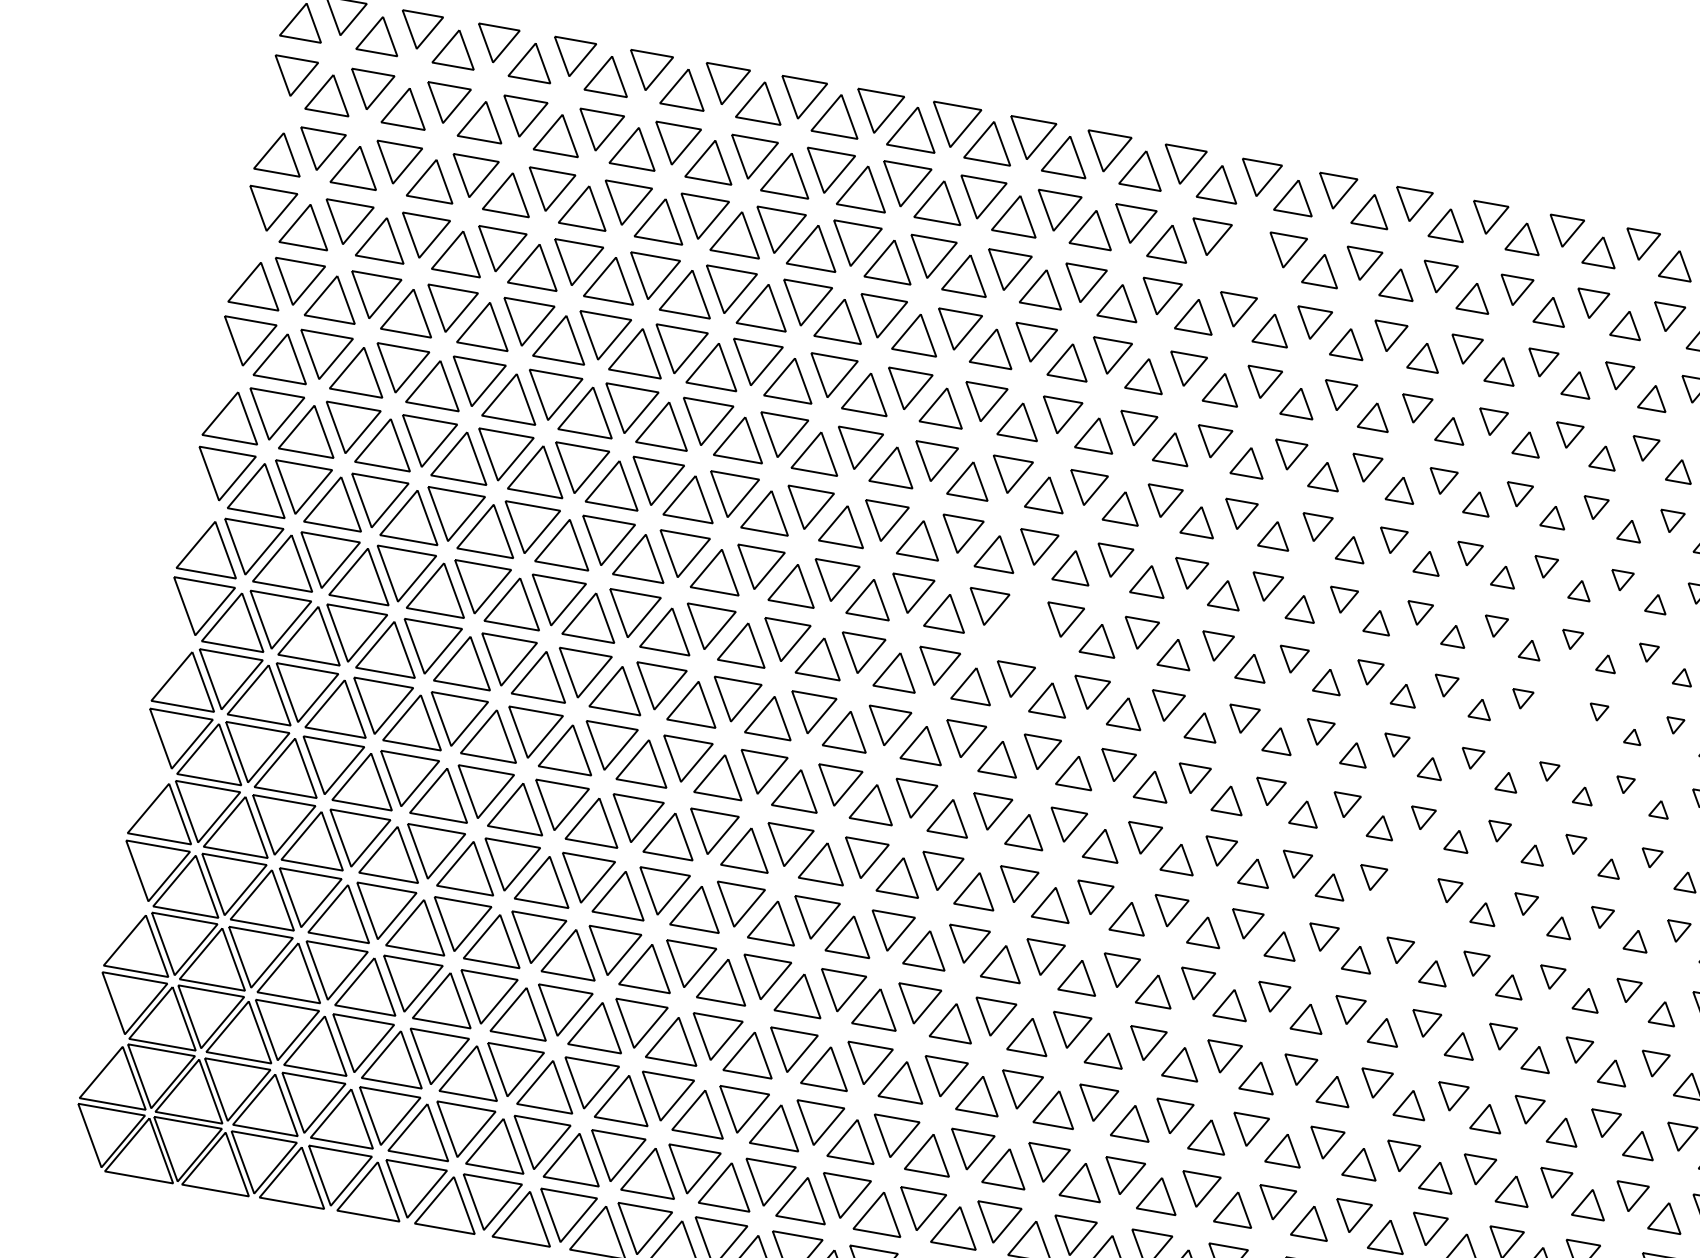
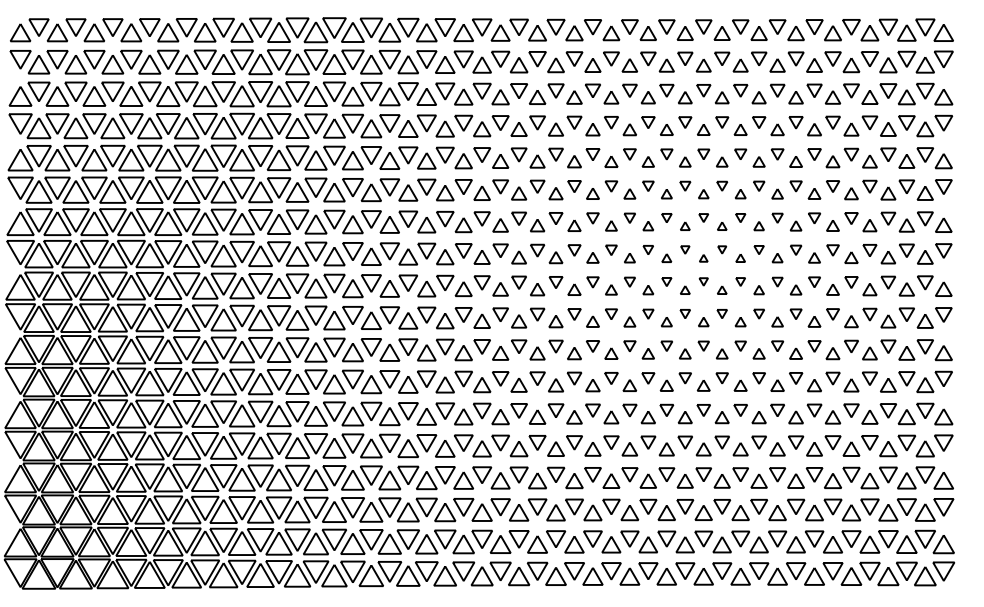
part: (1244, 255) -> (481, 64), added
part: (1023, 625) -> (408, 256), added
part: (1556, 721) -> (666, 257), added
part: (1408, 899) -> (611, 353), added

